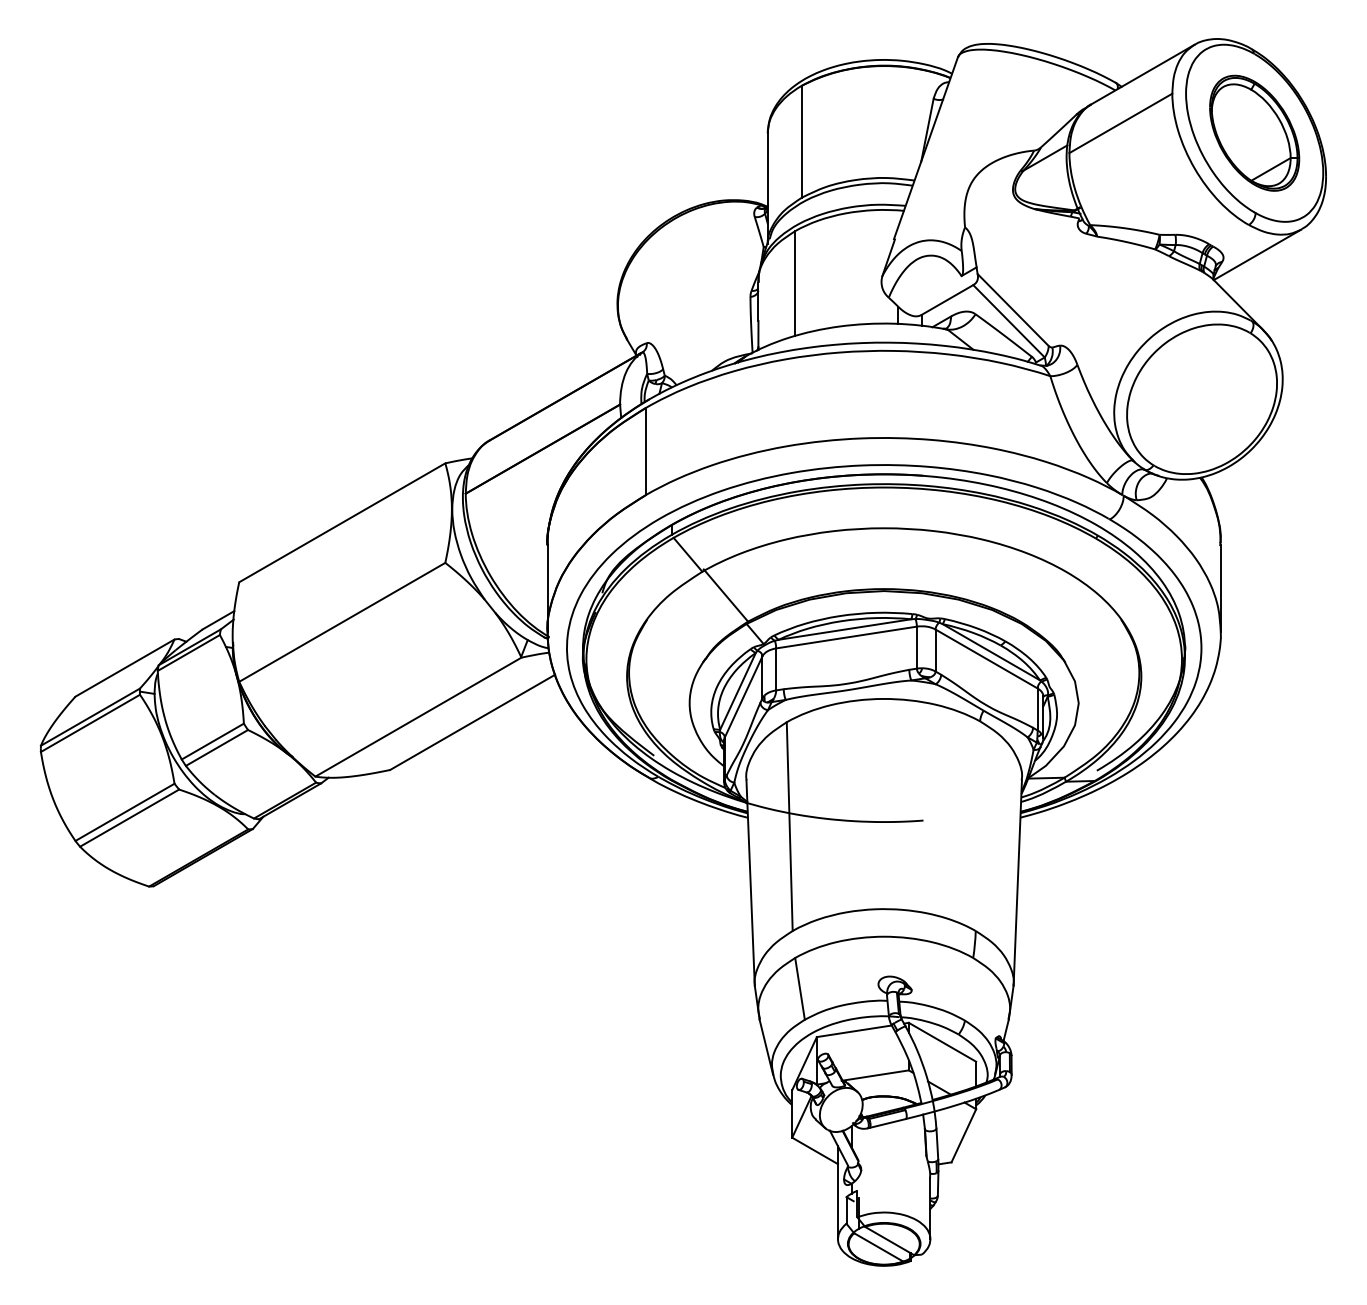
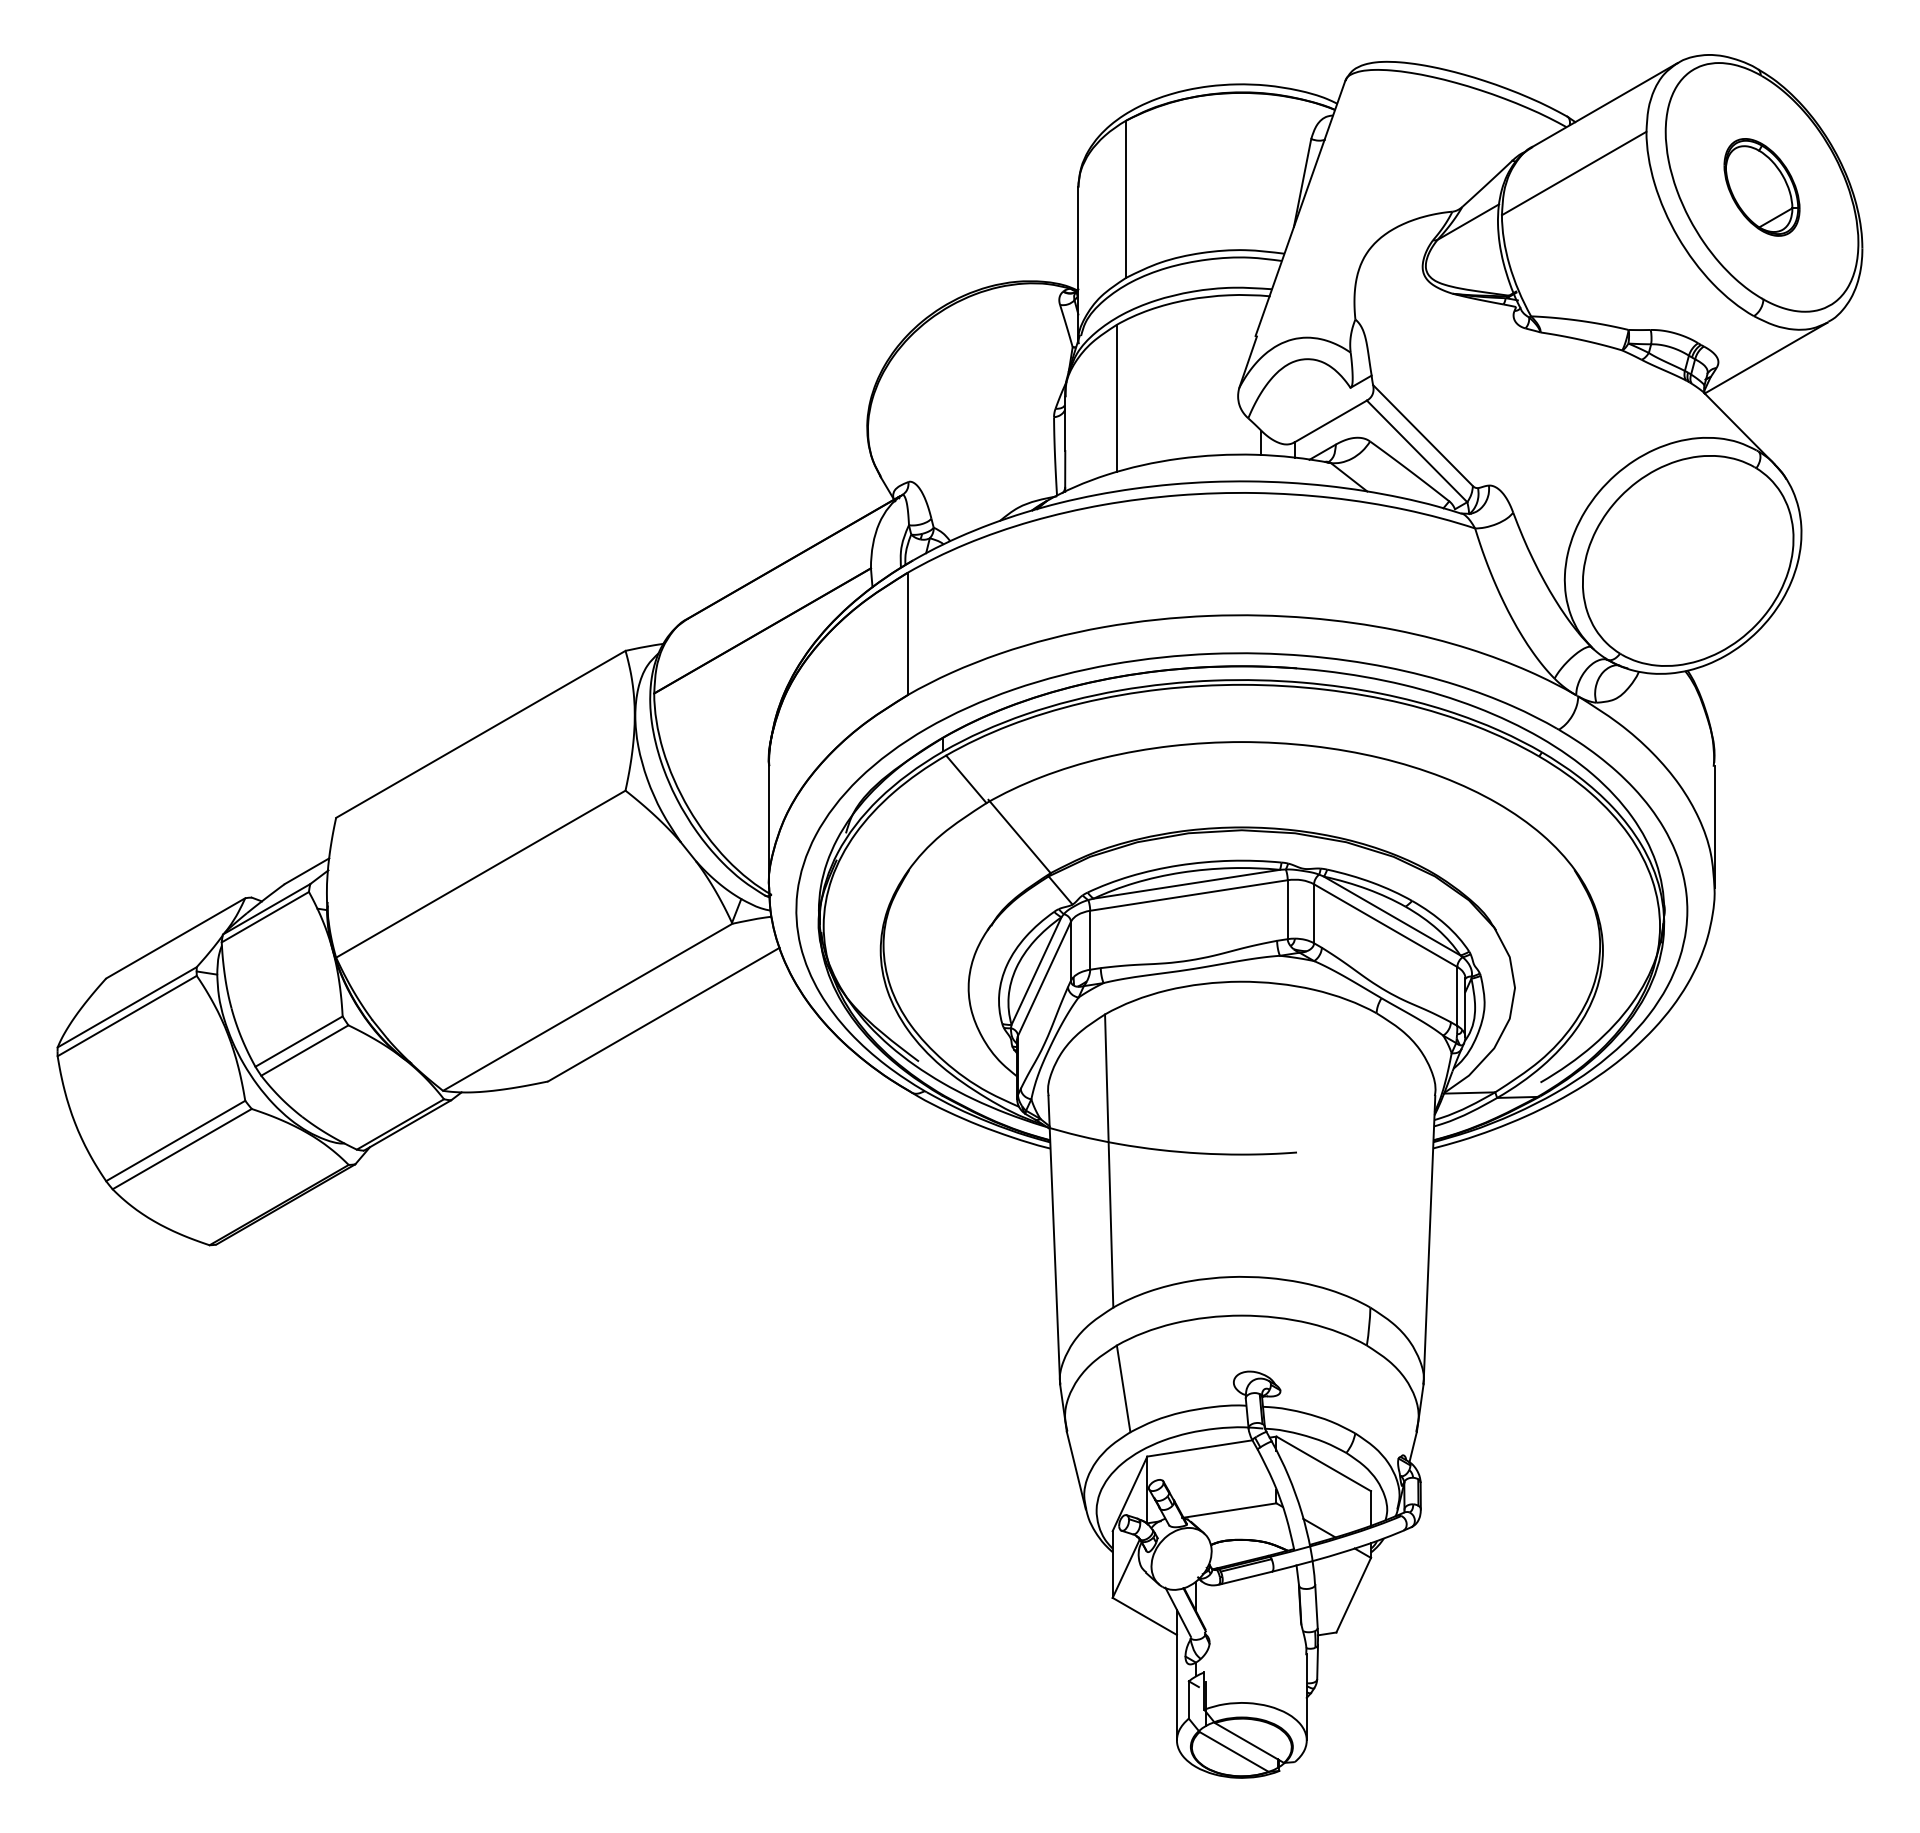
part: (1254, 133) -> (1761, 187), size x0.6

